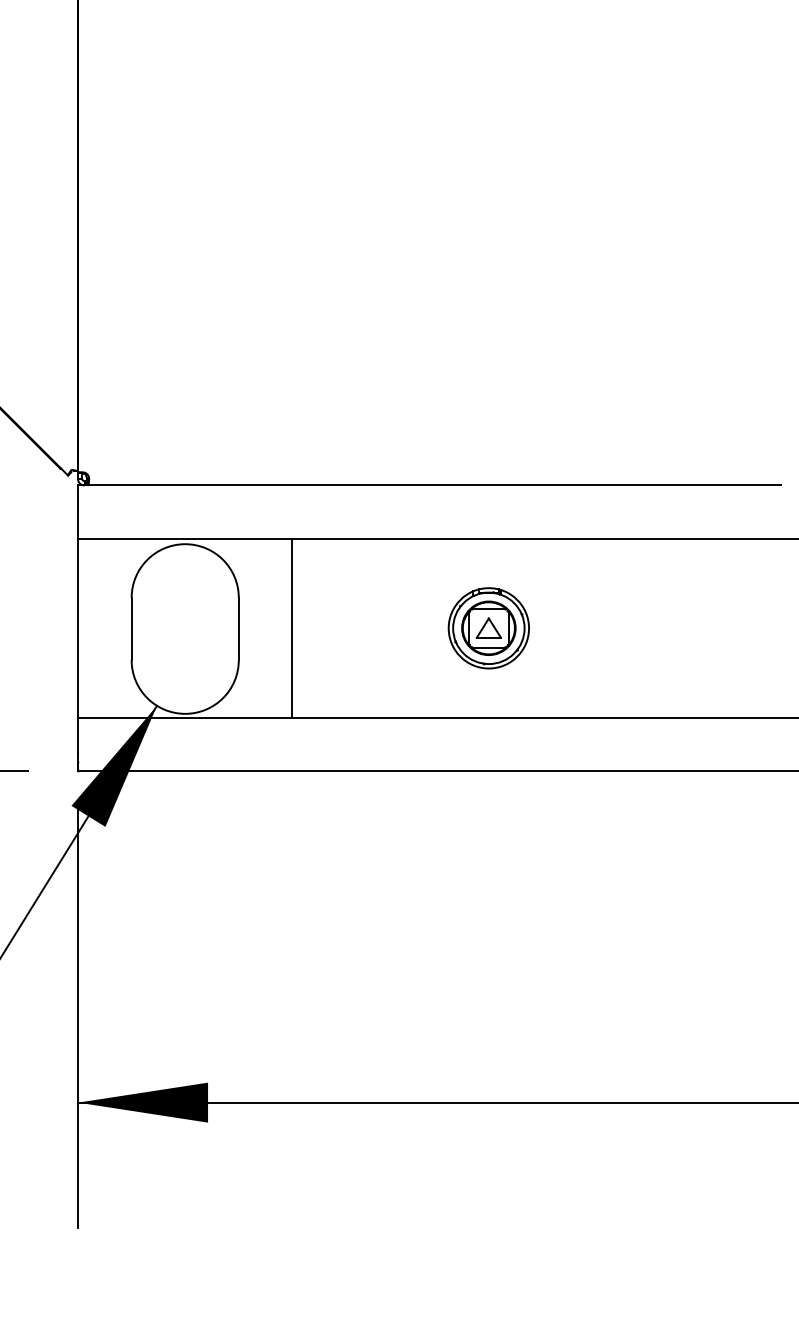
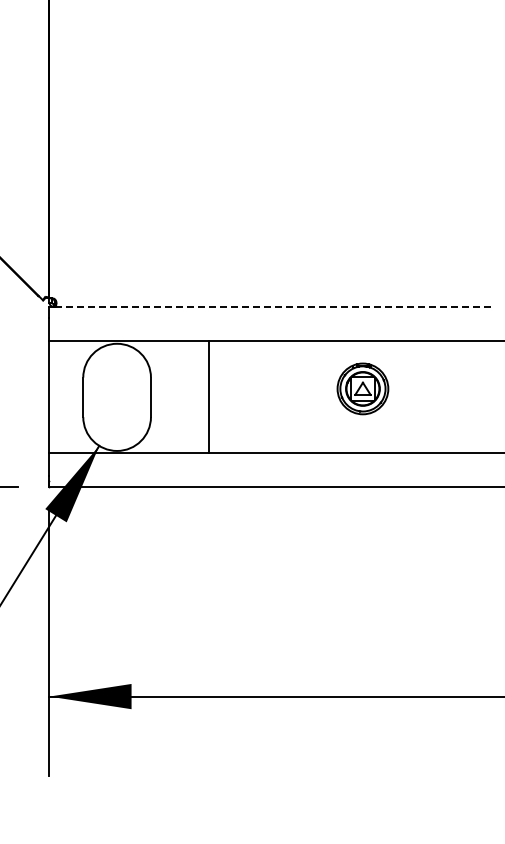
line: (434, 485) -> (274, 306), solid -> dashed
line: (291, 627) -> (208, 396), moved
part: (488, 627) -> (362, 388), moved

